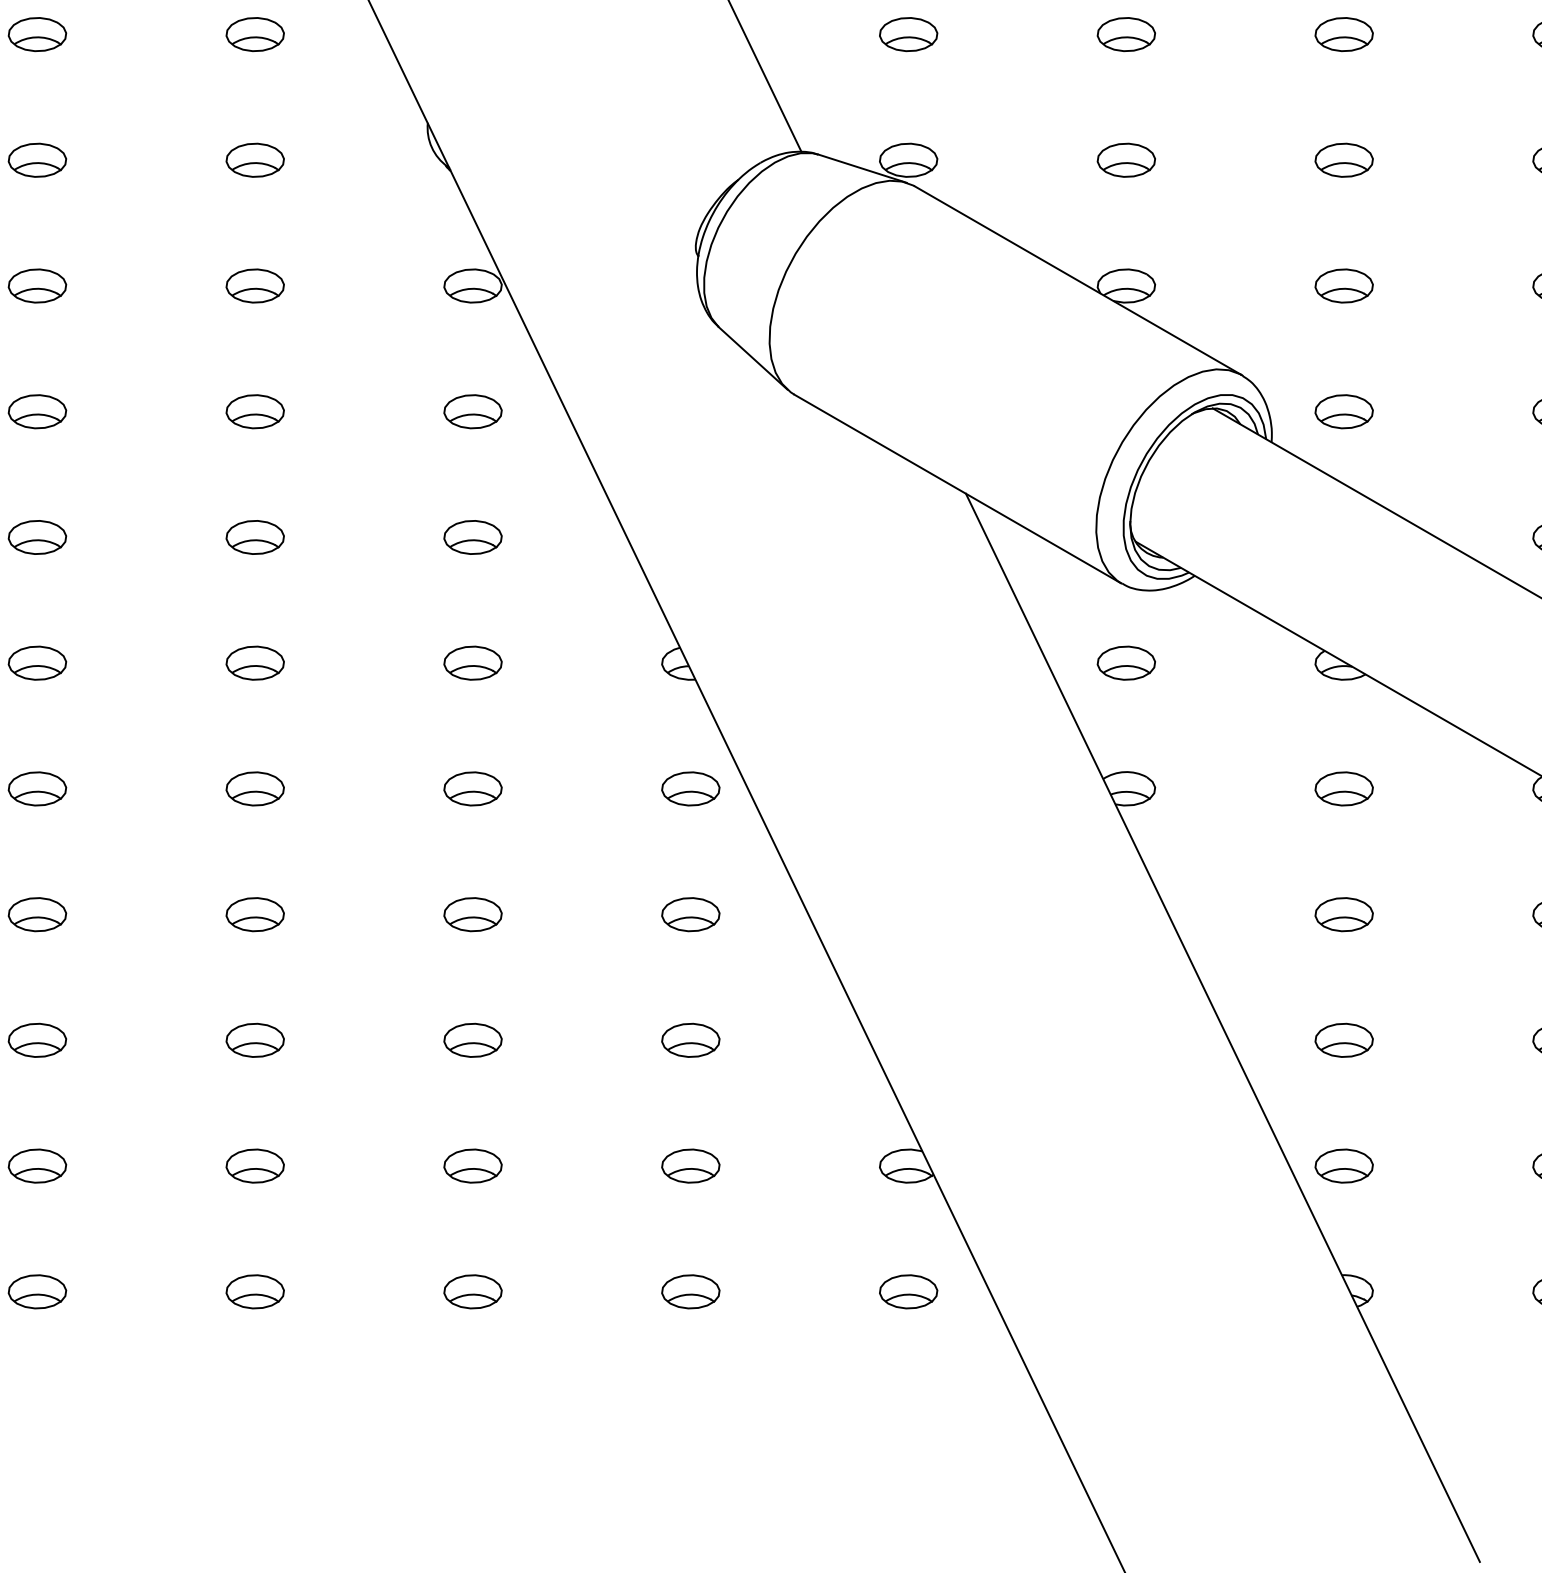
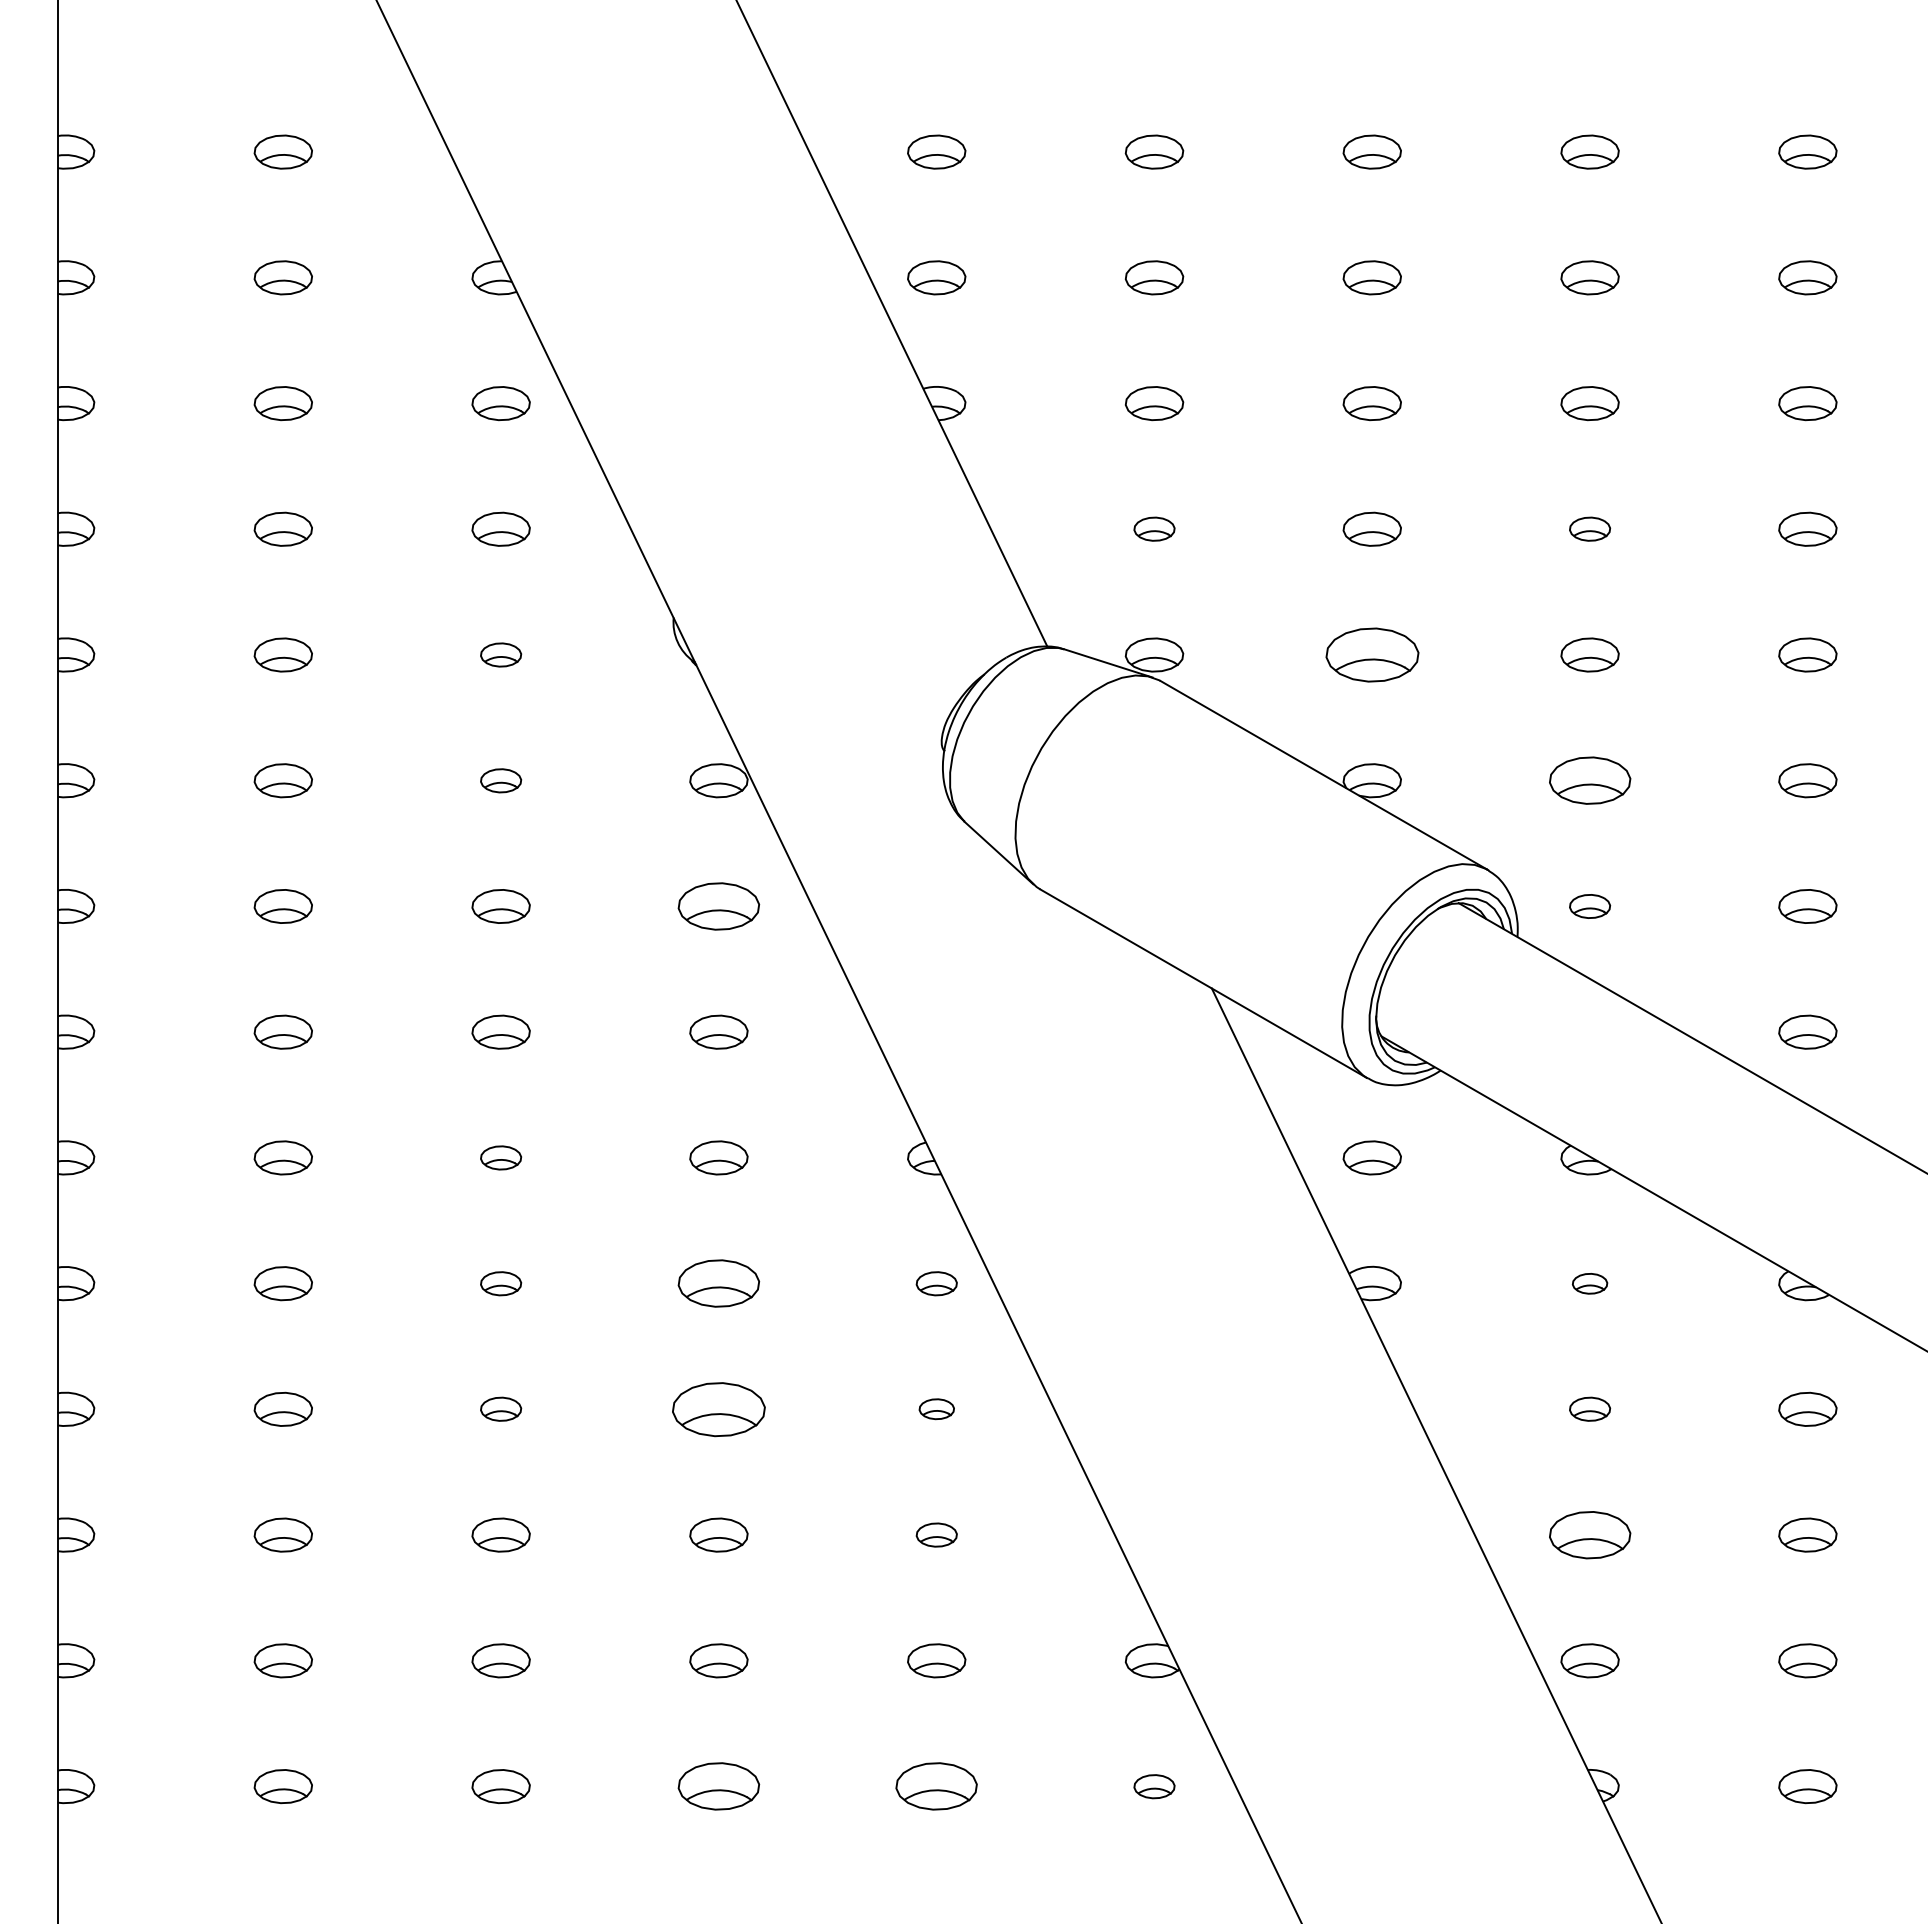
part: (908, 33) -> (1154, 528), size x0.7
part: (1343, 33) -> (1589, 528), size x0.7
part: (254, 159) -> (500, 654), size x0.7
part: (1125, 159) -> (1371, 654), size x1.6
part: (254, 285) -> (500, 780), size x0.7
part: (1343, 285) -> (1589, 780), size x1.4
part: (472, 411) -> (718, 906), size x1.4
part: (1343, 411) -> (1589, 906), size x0.7
part: (254, 662) -> (500, 1157), size x0.7
part: (254, 788) -> (500, 1283), size x0.7
part: (472, 788) -> (718, 1283), size x1.4
part: (690, 788) -> (936, 1283), size x0.7
part: (1343, 788) -> (1589, 1283), size x0.6
part: (254, 913) -> (500, 1408), size x0.7
part: (472, 913) -> (718, 1408), size x1.6
part: (690, 913) -> (936, 1408), size x0.6
part: (1343, 913) -> (1589, 1408), size x0.7
part: (690, 1039) -> (936, 1534), size x0.7
part: (1343, 1039) -> (1589, 1534), size x1.4
part: (472, 1291) -> (718, 1786), size x1.4
part: (690, 1291) -> (936, 1786), size x1.4
part: (908, 1291) -> (1154, 1786), size x0.7

